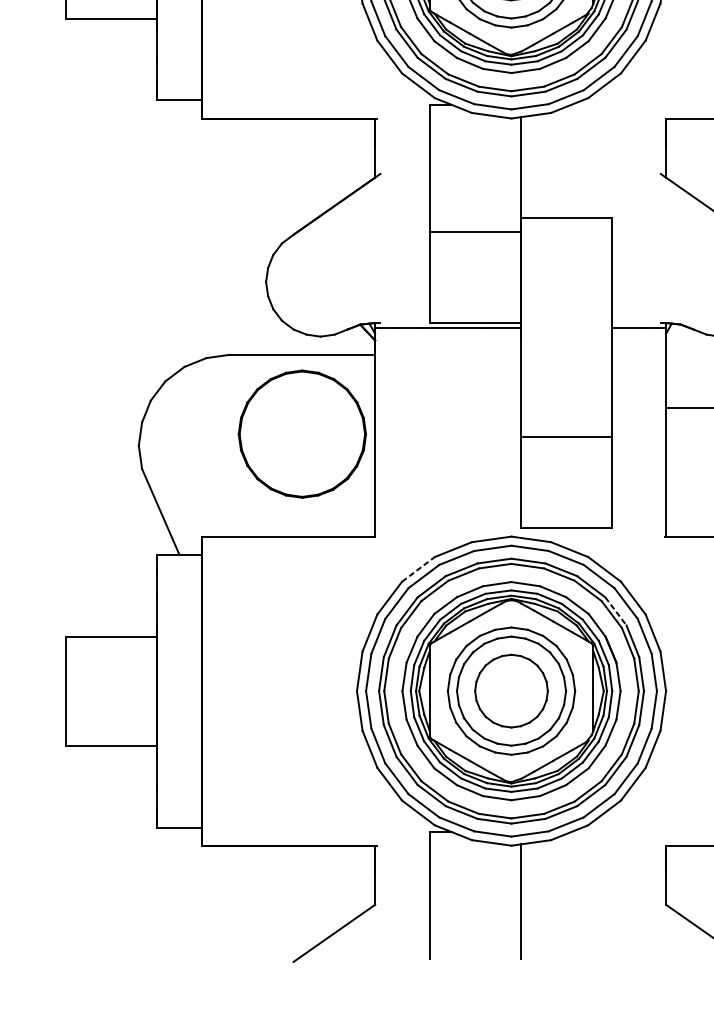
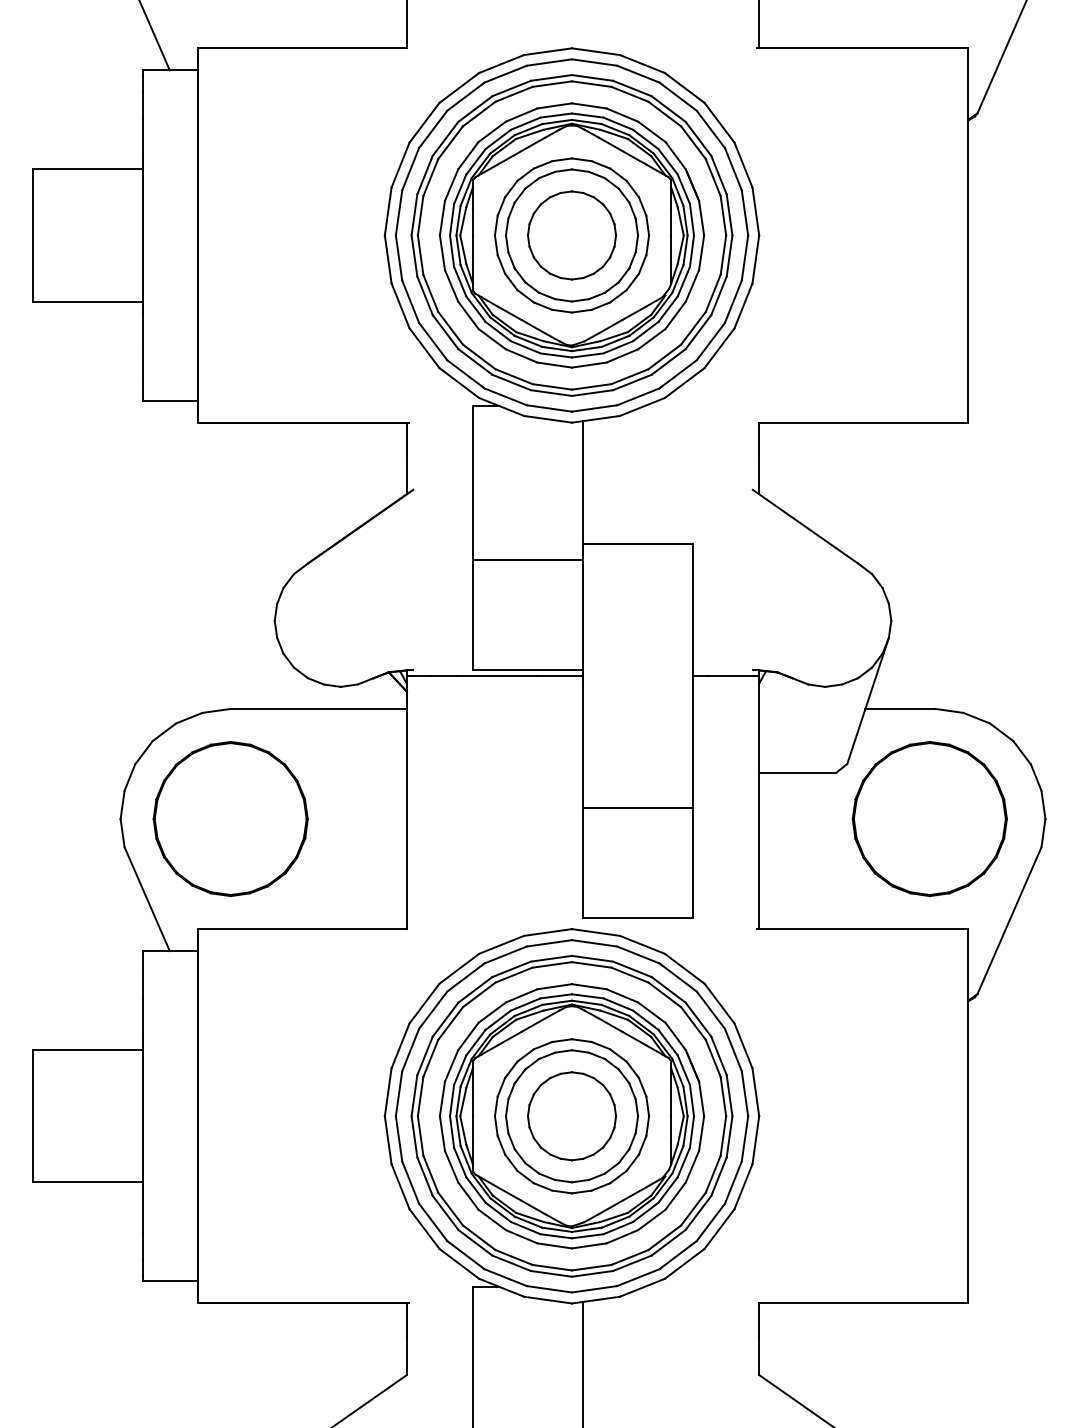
part: (302, 434) -> (230, 819), moved
line: (418, 569) -> (459, 968), dashed -> solid
line: (615, 612) -> (698, 1020), dashed -> solid

